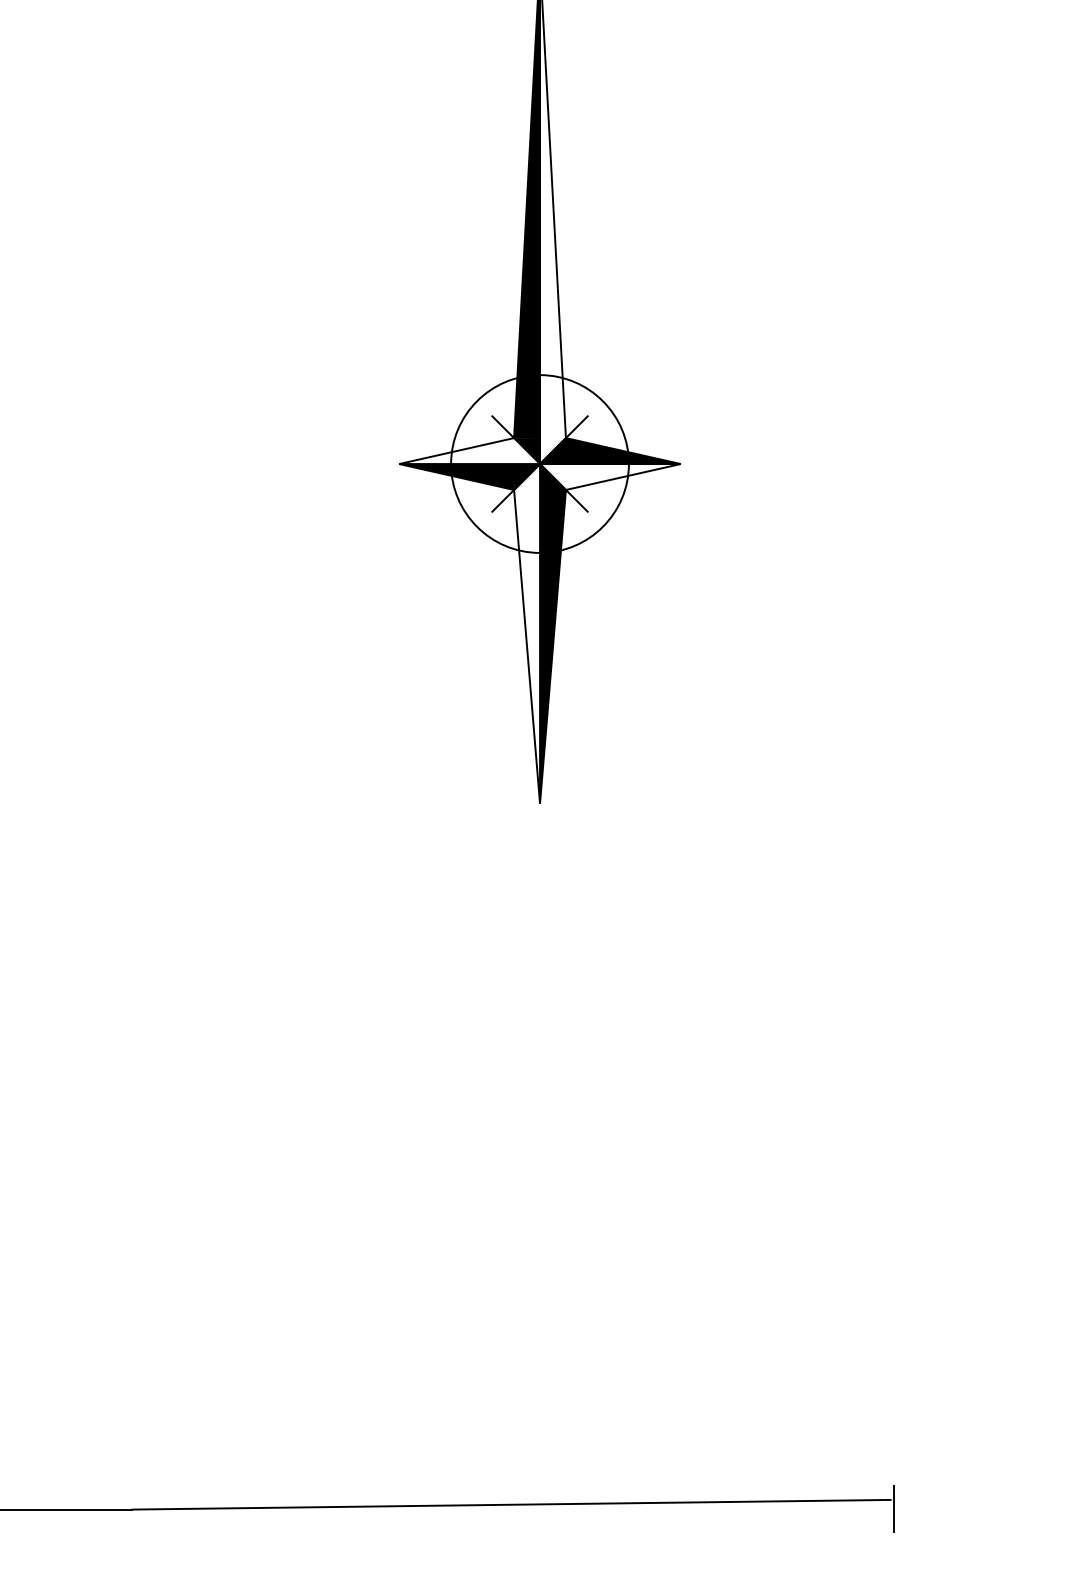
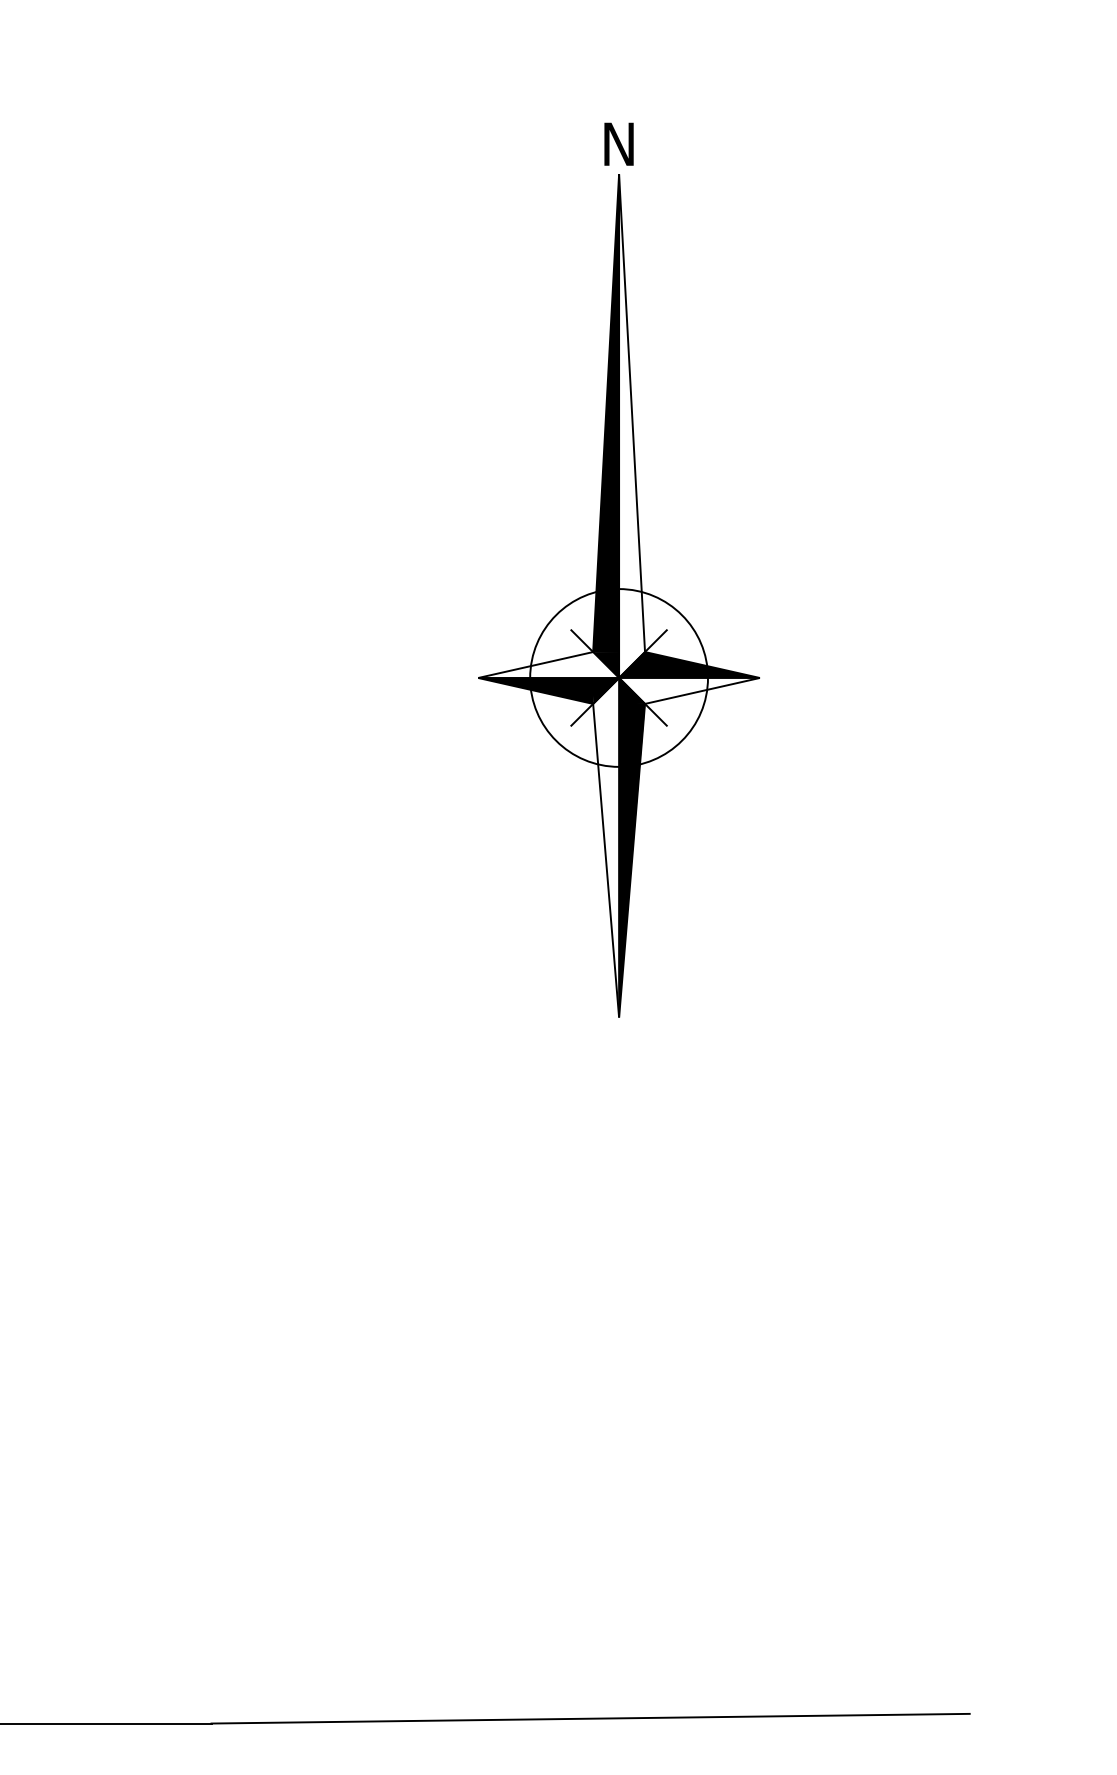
line: (894, 1508) -> (973, 1722), removed

